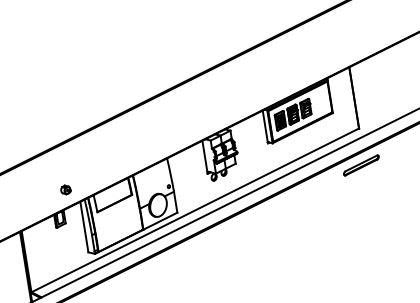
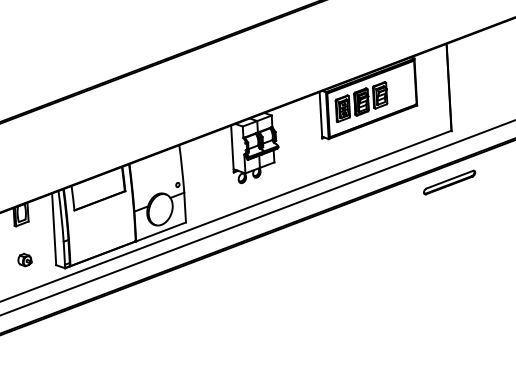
part: (65, 189) -> (24, 259), moved

